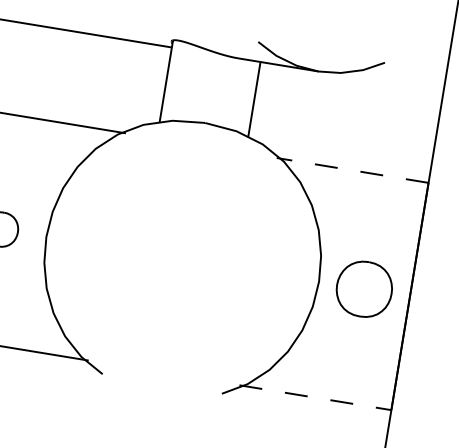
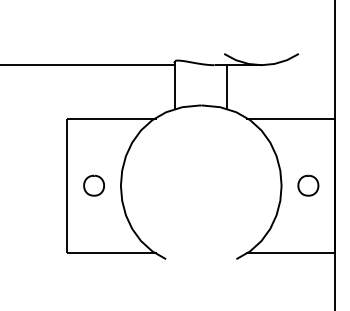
line: (352, 170) -> (290, 118), dashed -> solid
part: (364, 288) -> (308, 185), size x0.62
line: (315, 397) -> (290, 252), dashed -> solid

